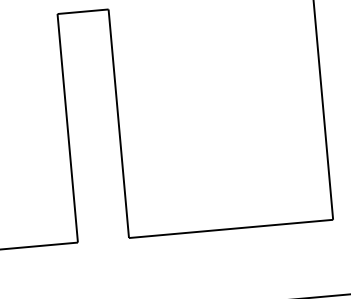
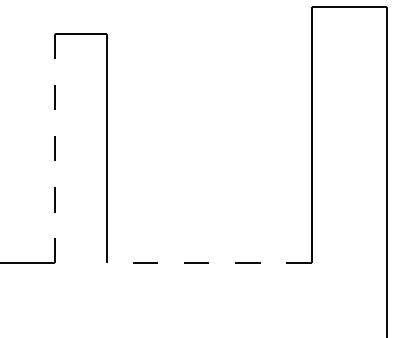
line: (67, 128) -> (55, 148), solid -> dashed
line: (230, 229) -> (208, 263), solid -> dashed

